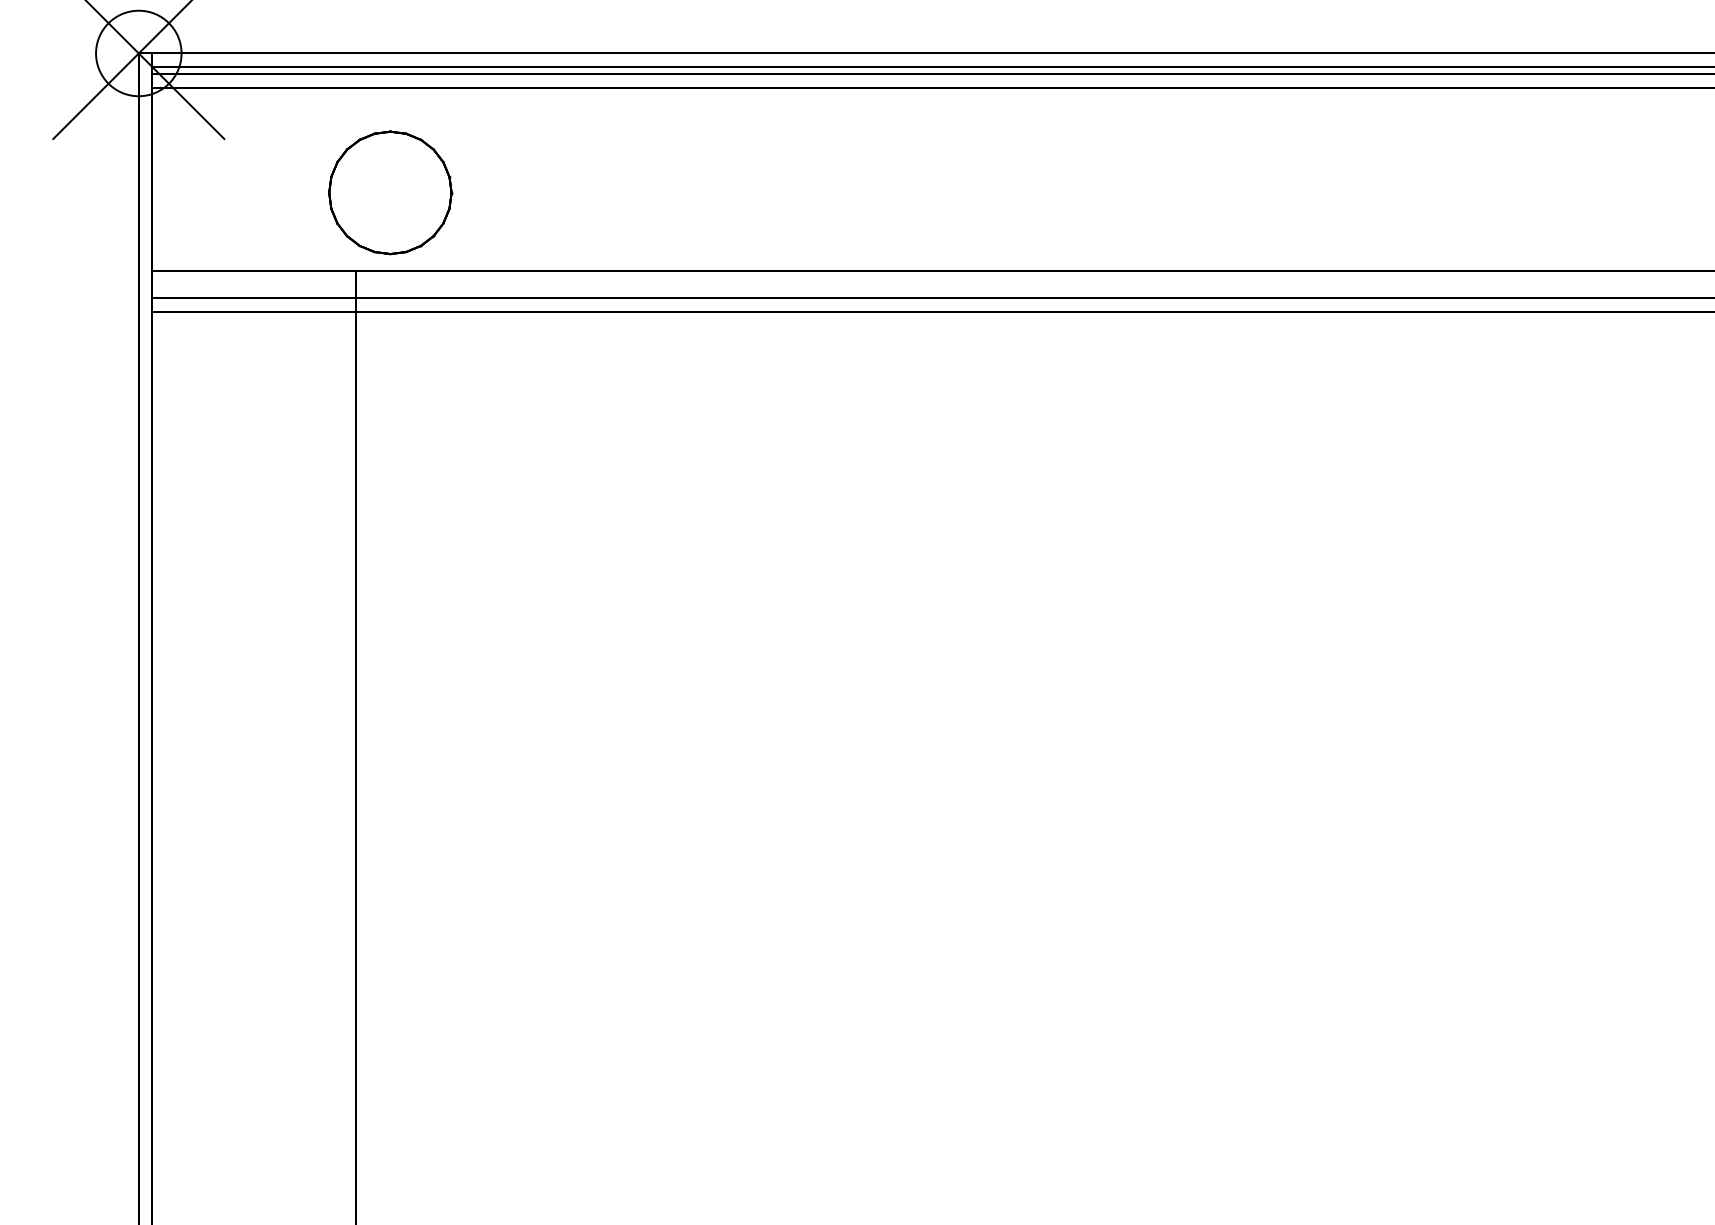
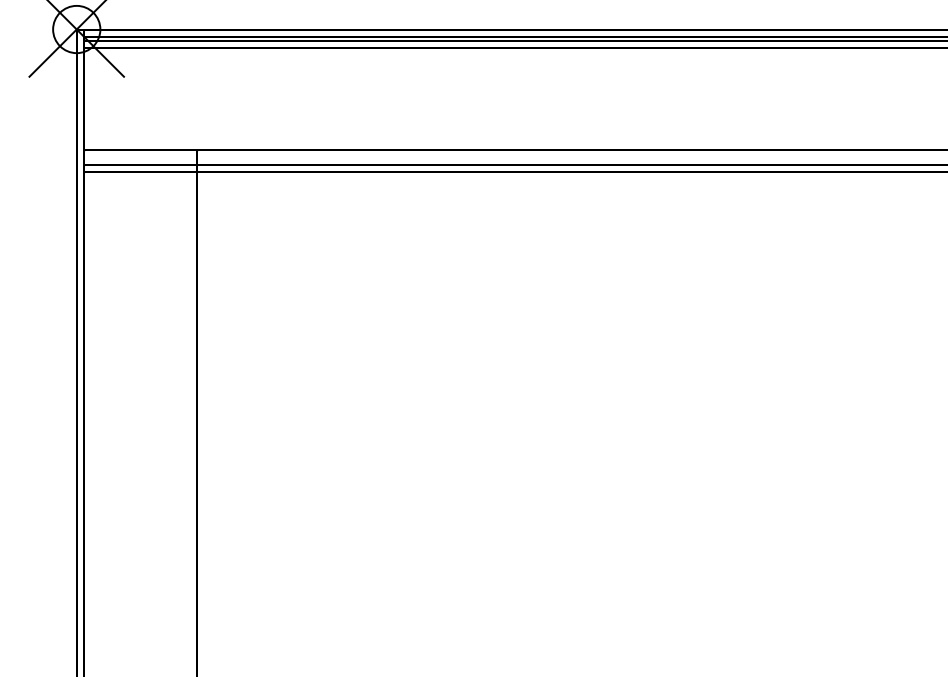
part: (391, 192) -> (216, 106), removed

